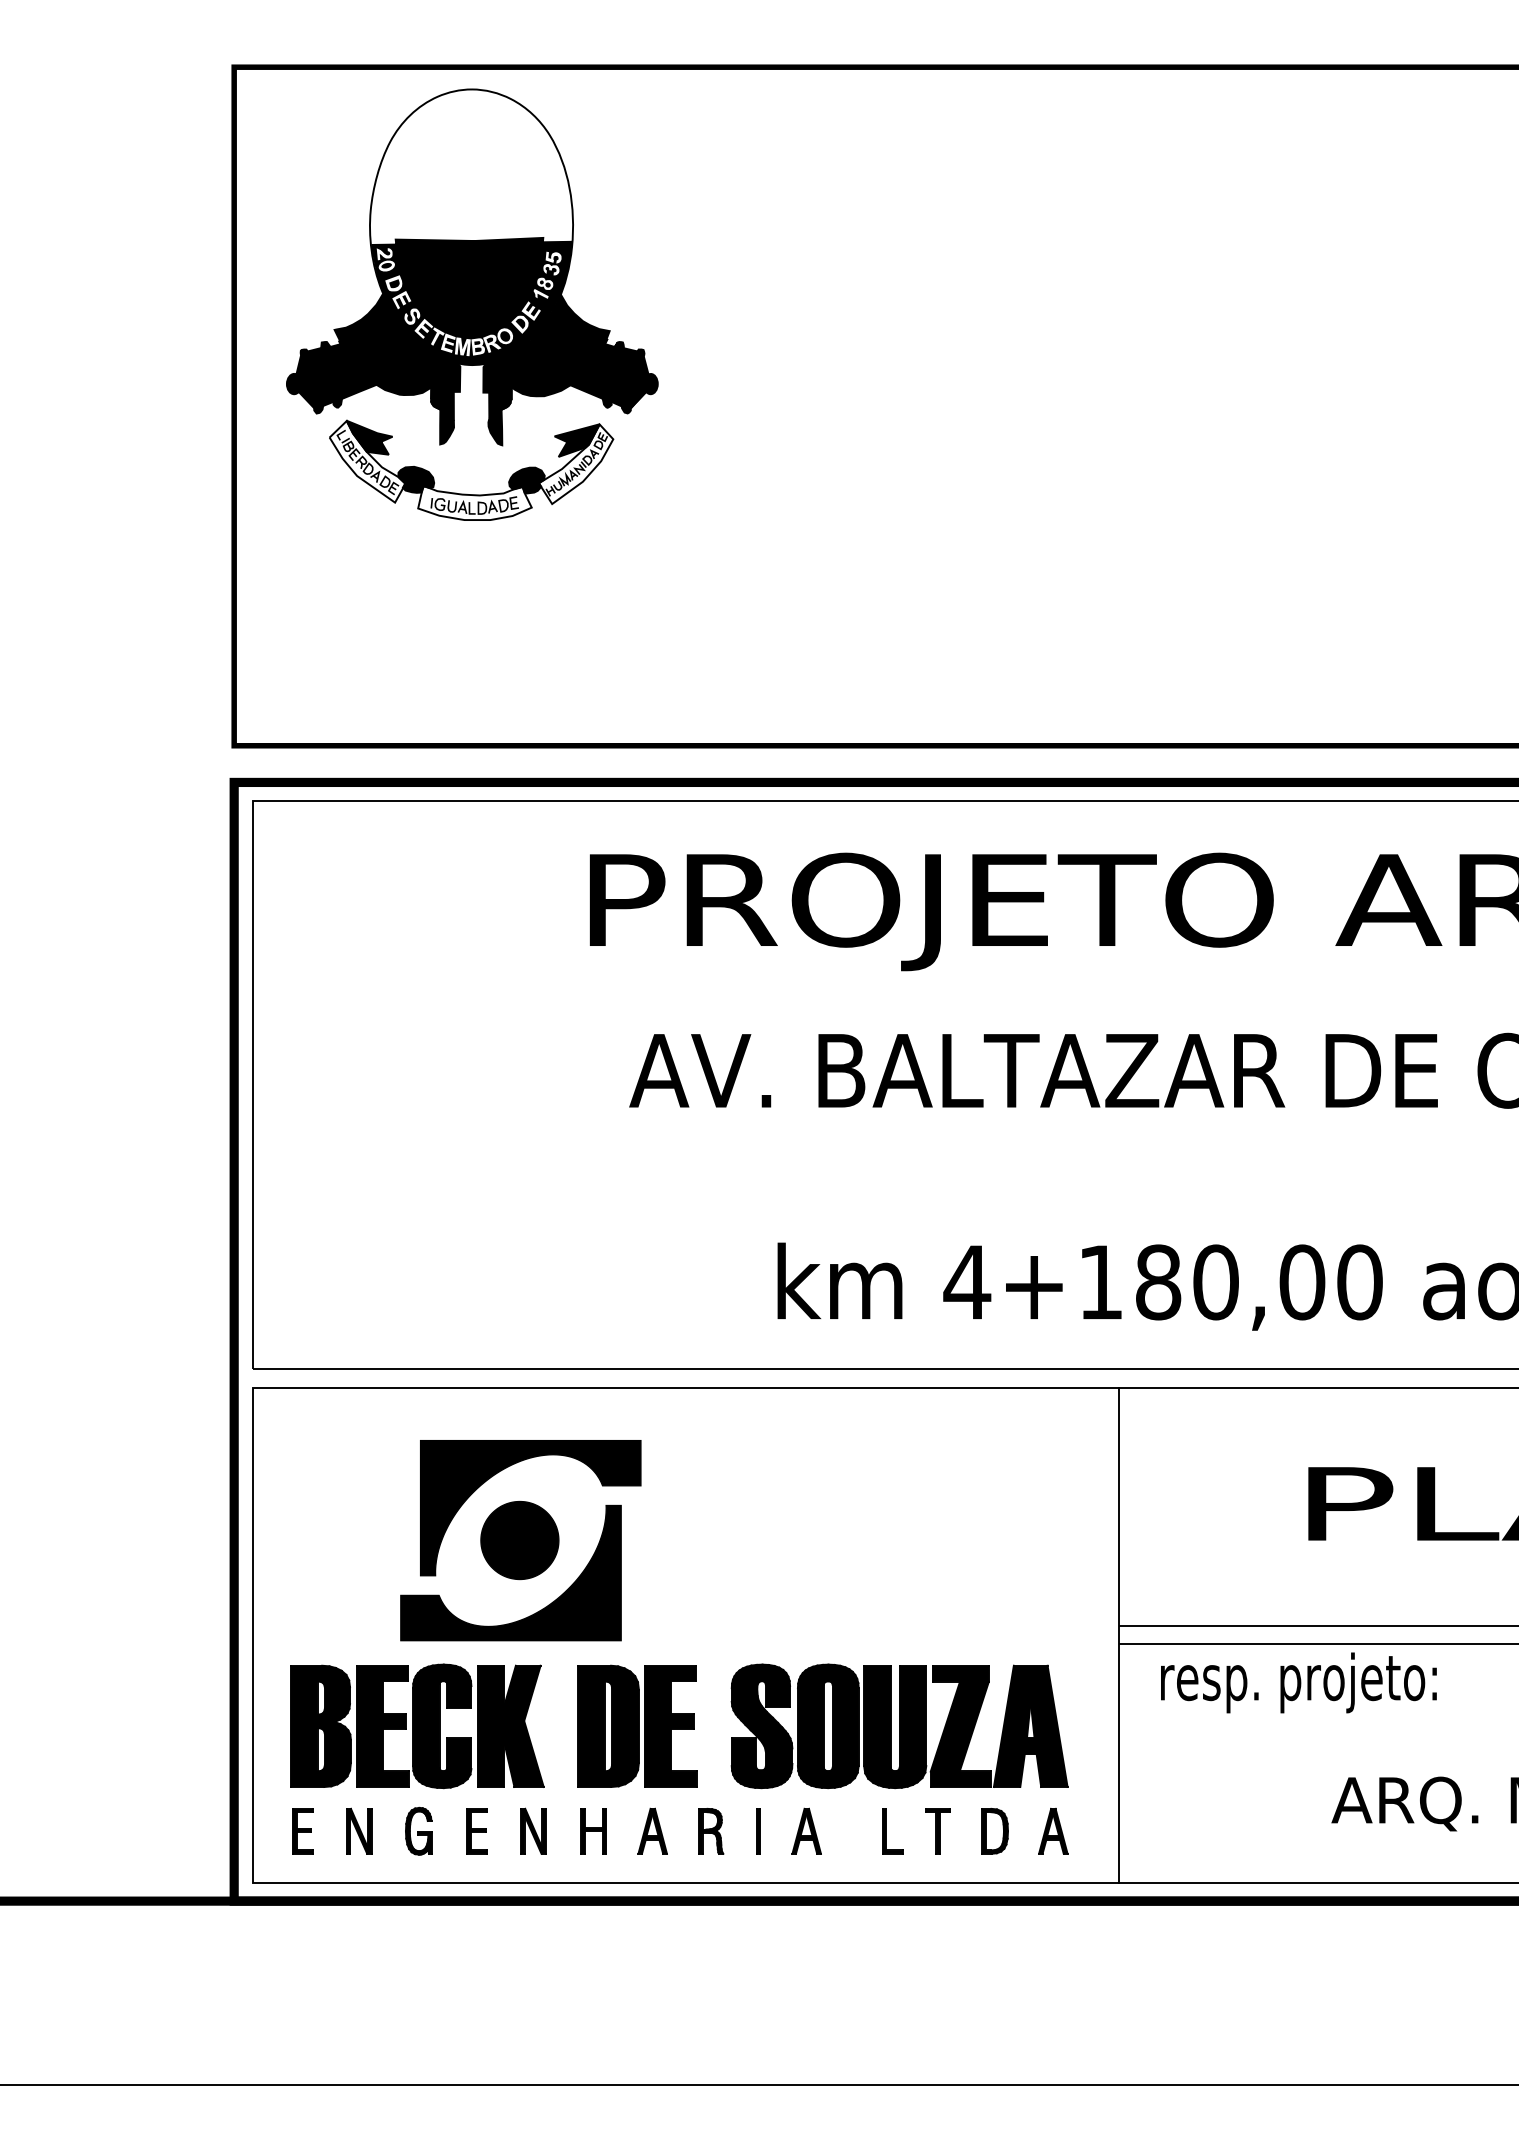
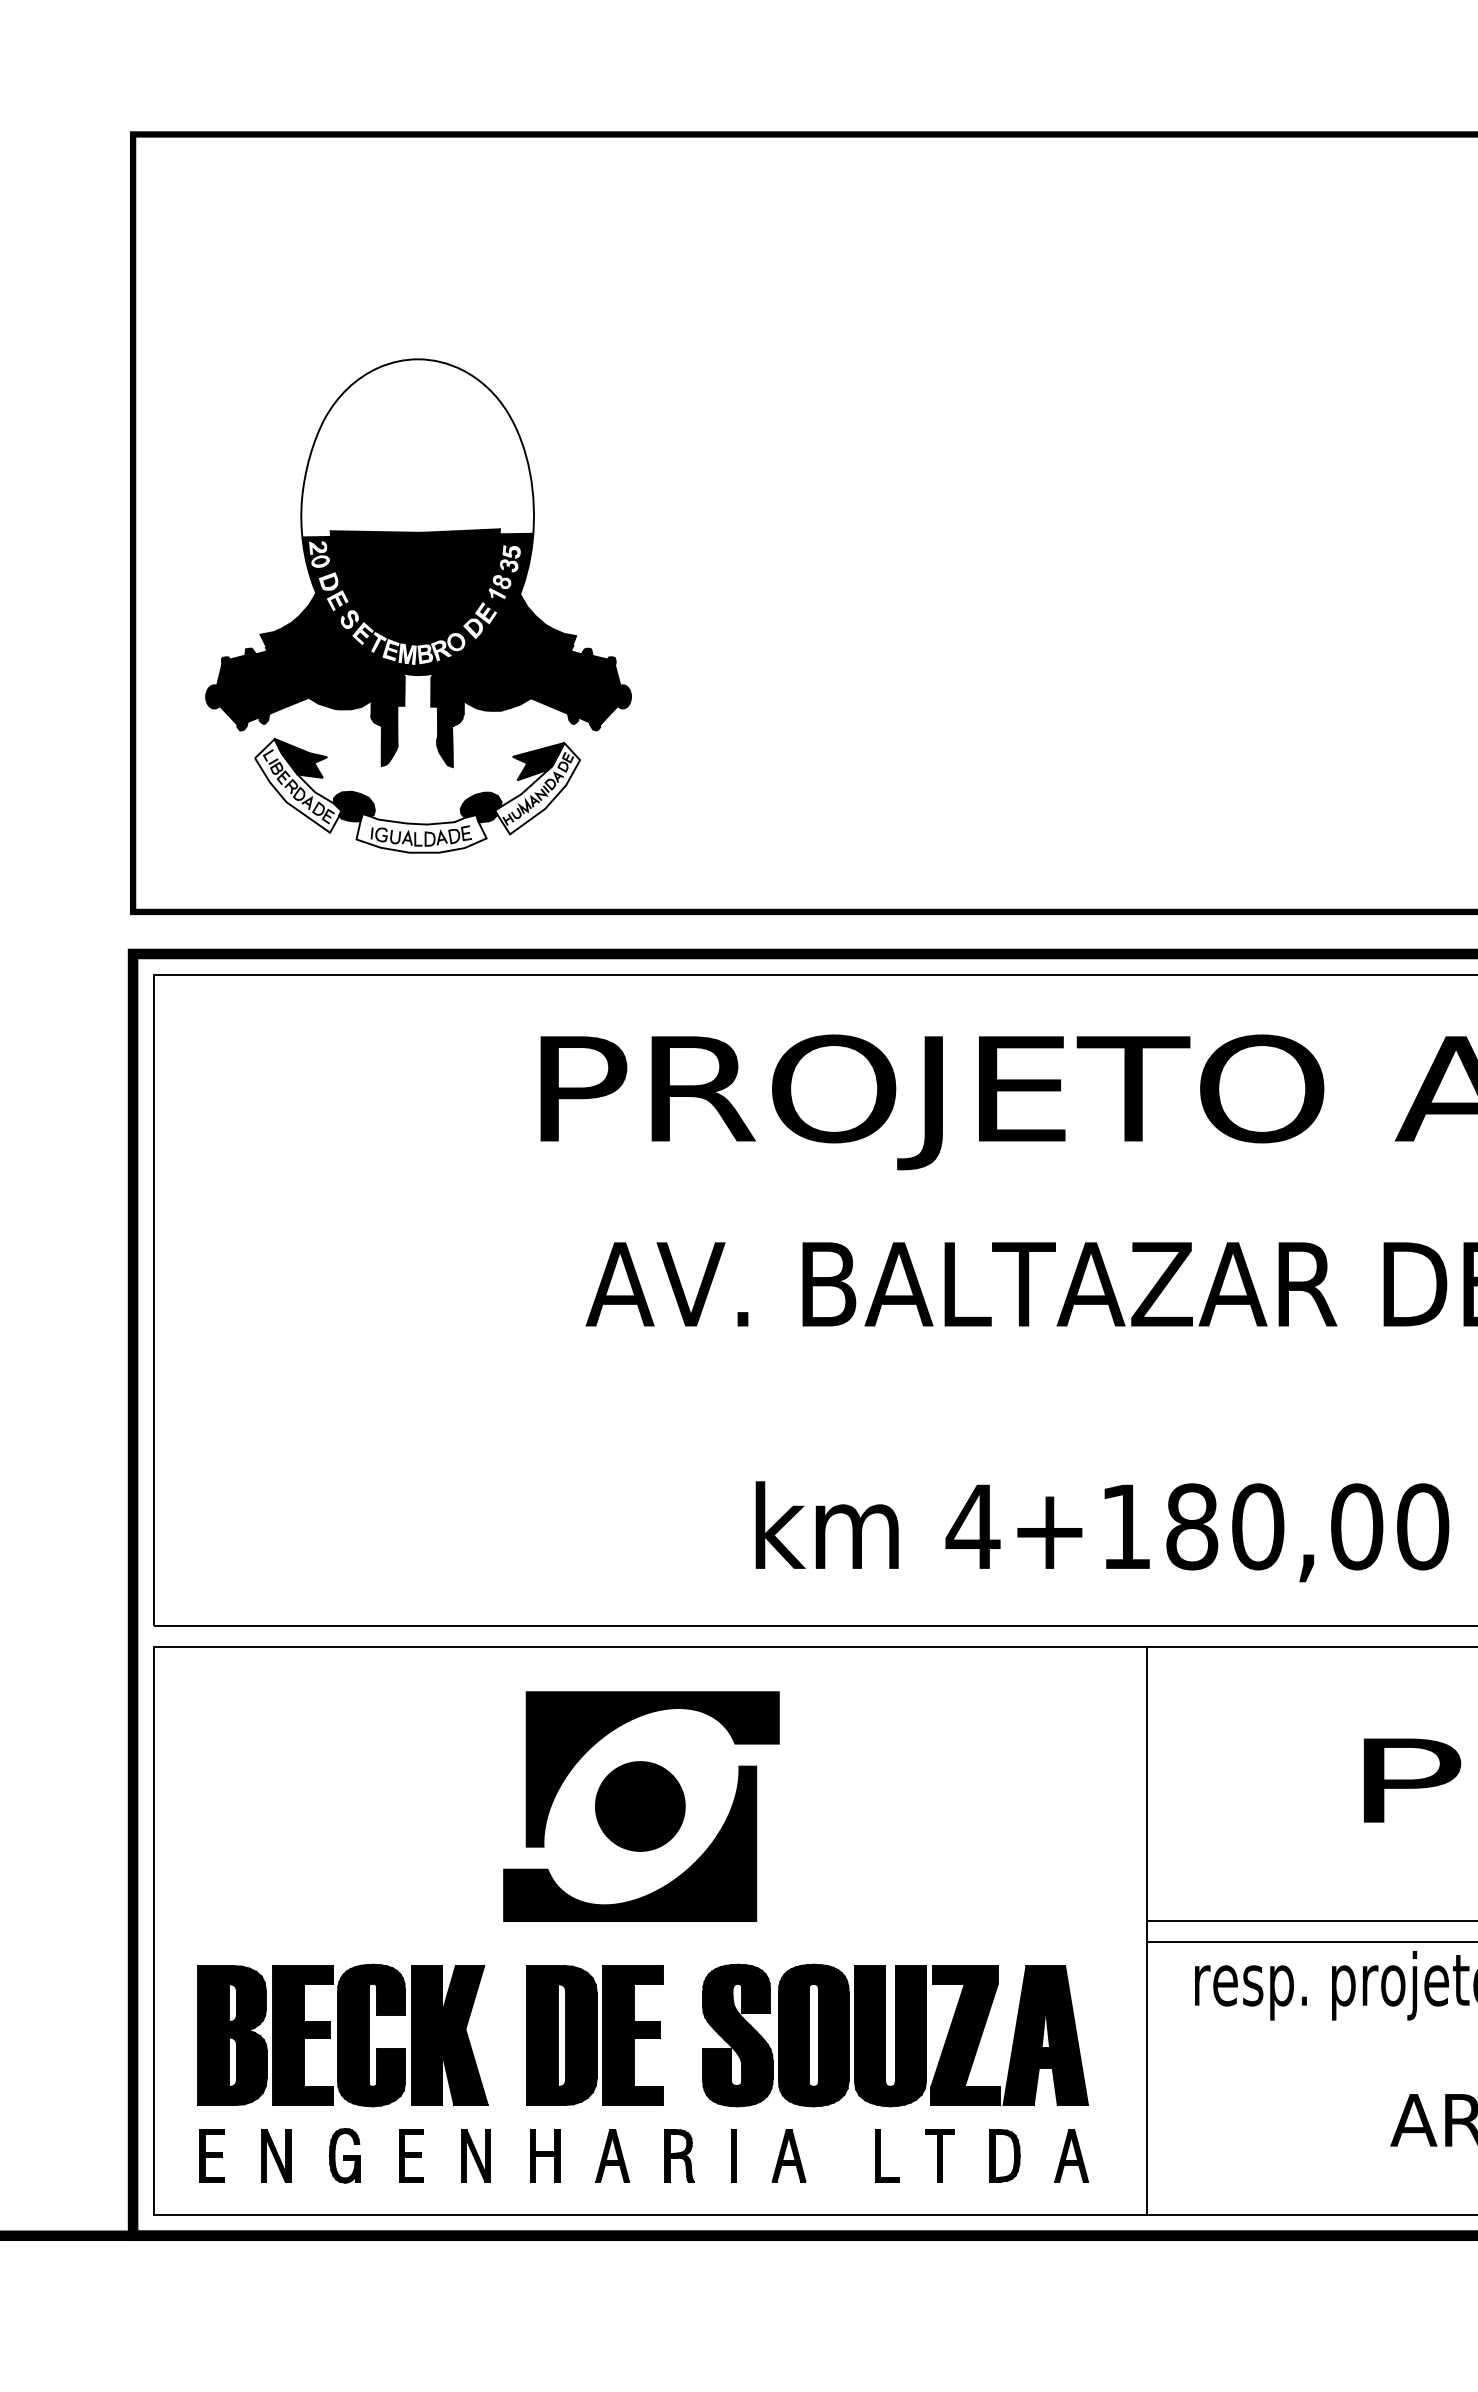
part: (472, 304) -> (418, 605), moved
part: (520, 1540) -> (641, 1806), moved

